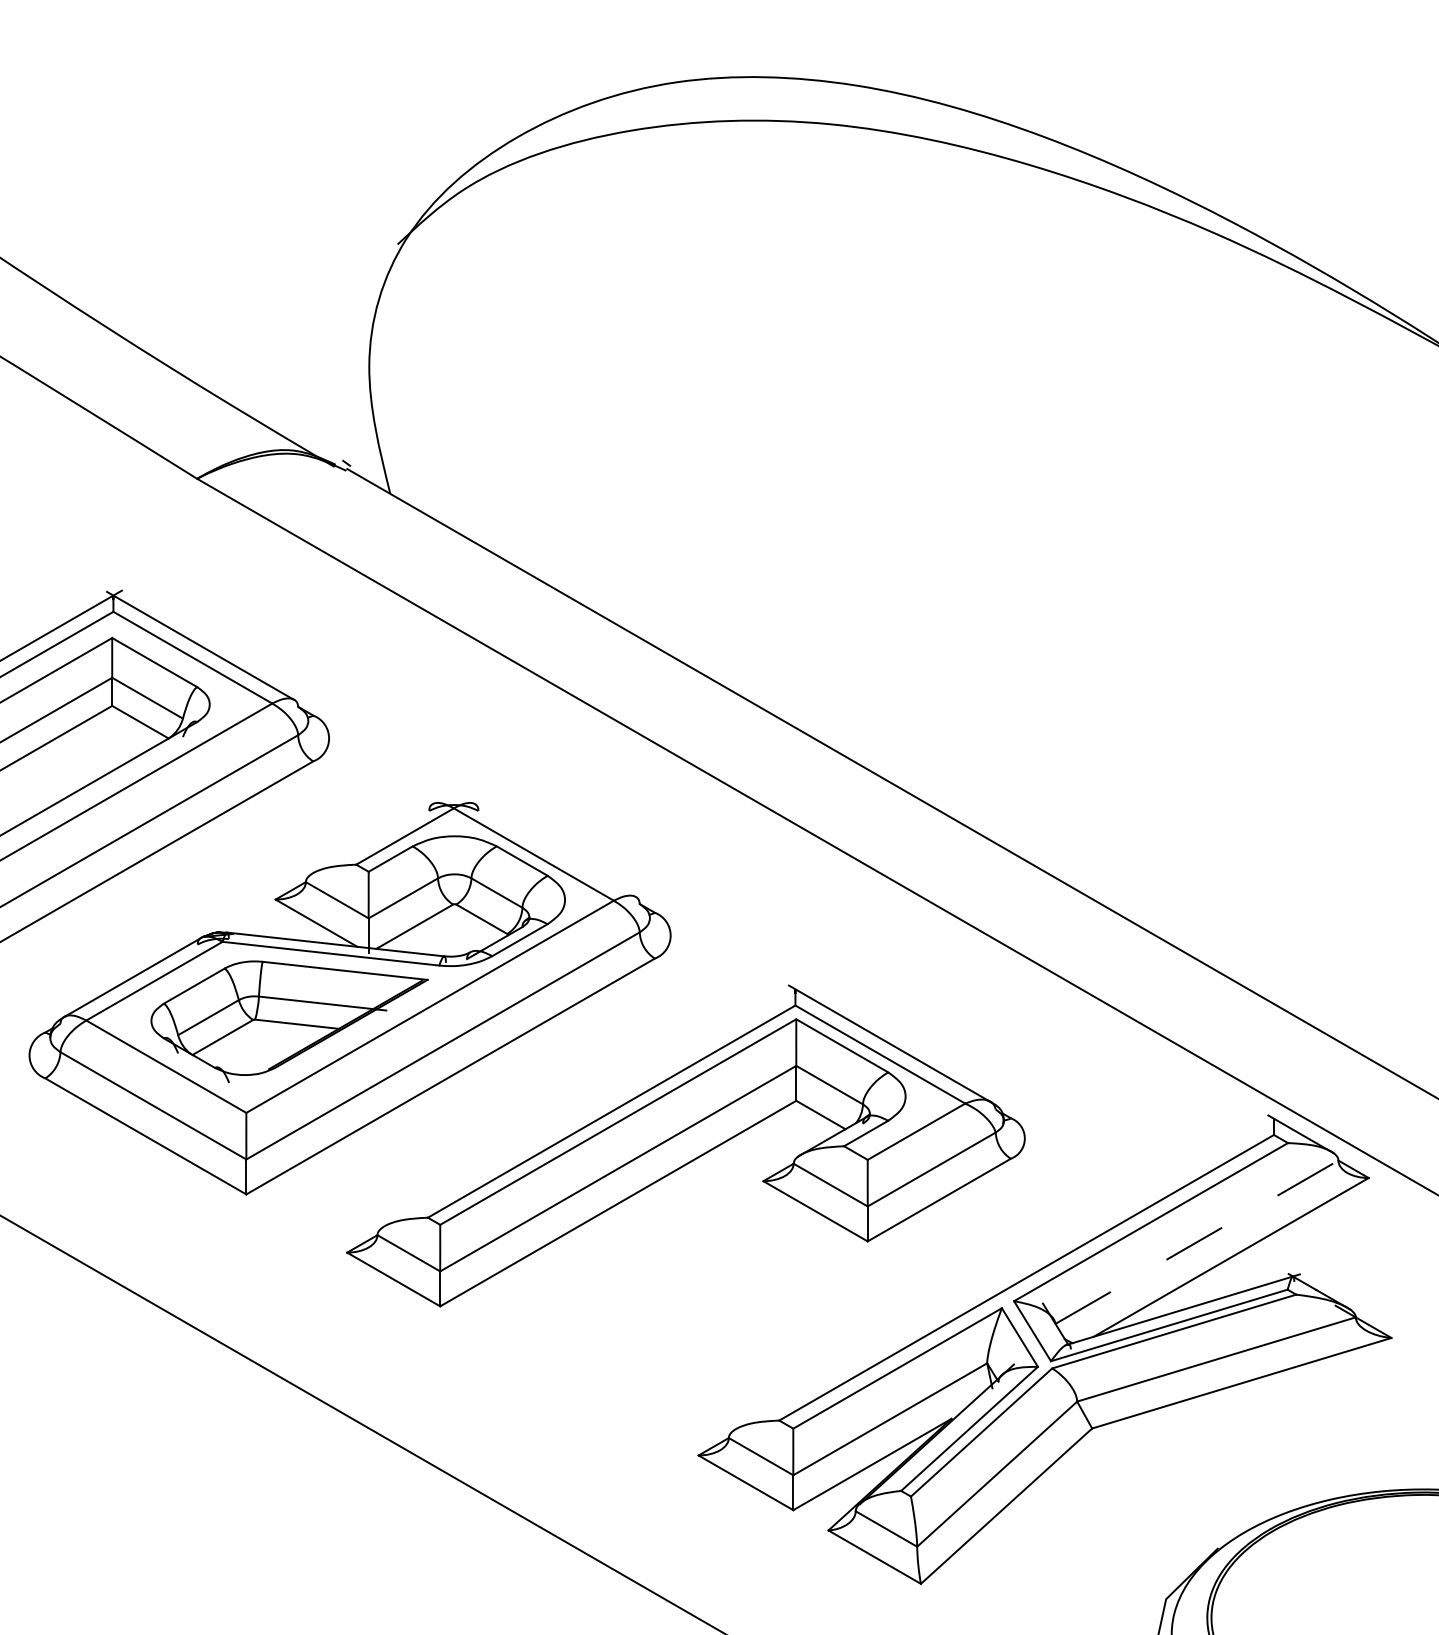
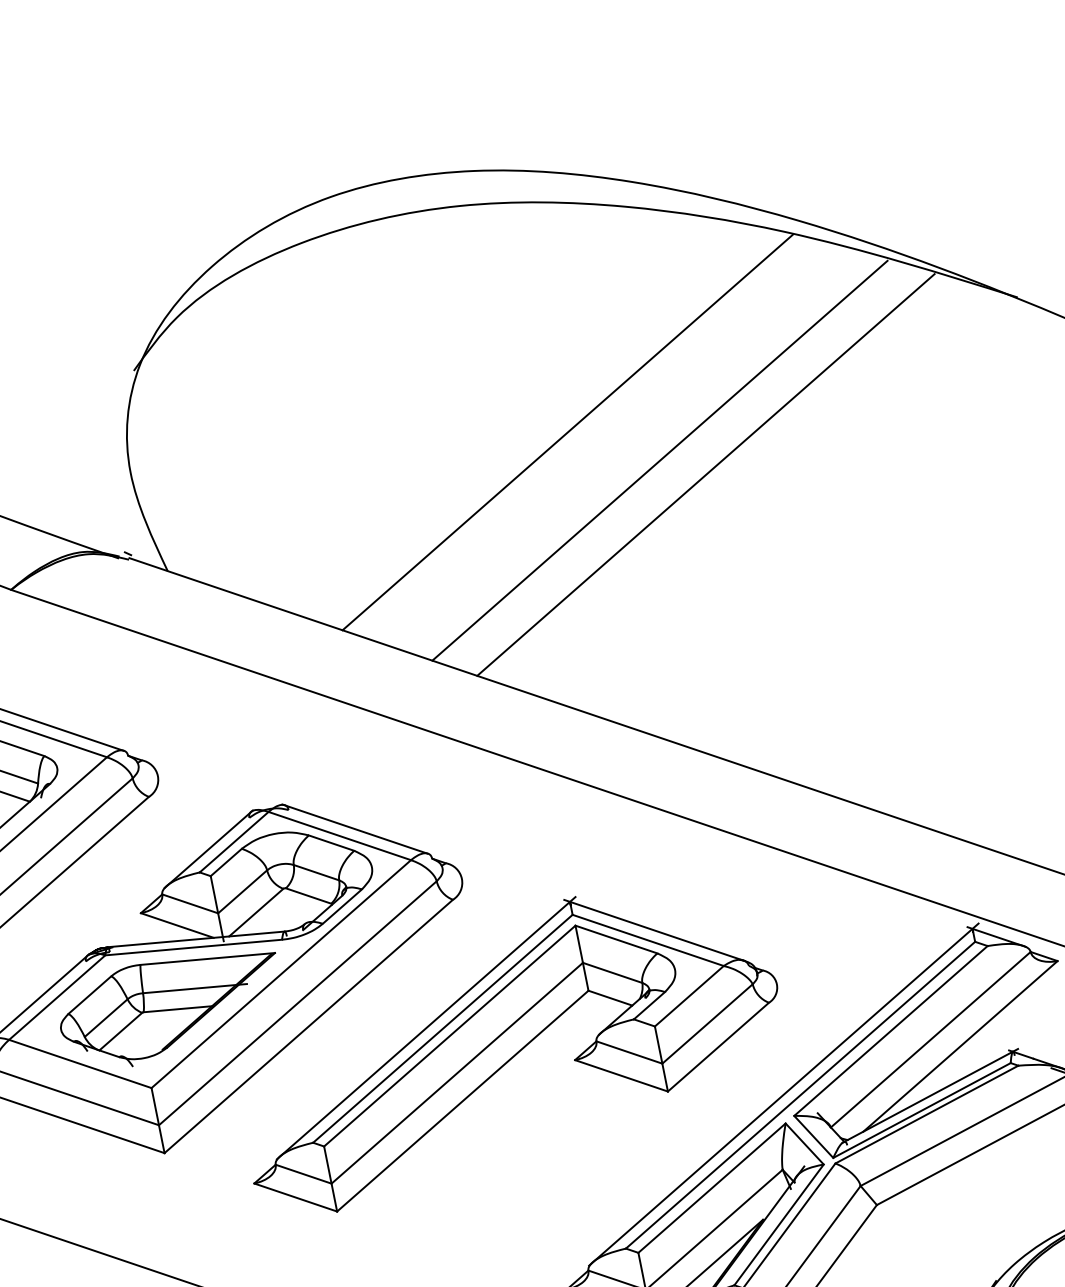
line: (905, 422) -> (567, 432), added
line: (1009, 479) -> (659, 460), added
line: (1061, 507) -> (705, 474), added
line: (372, 838) -> (208, 848), added
line: (553, 849) -> (354, 828), added
line: (591, 1106) -> (425, 1027), added
line: (1197, 1242) -> (931, 1039), dashed -> solid
line: (1006, 1272) -> (783, 1094), added

